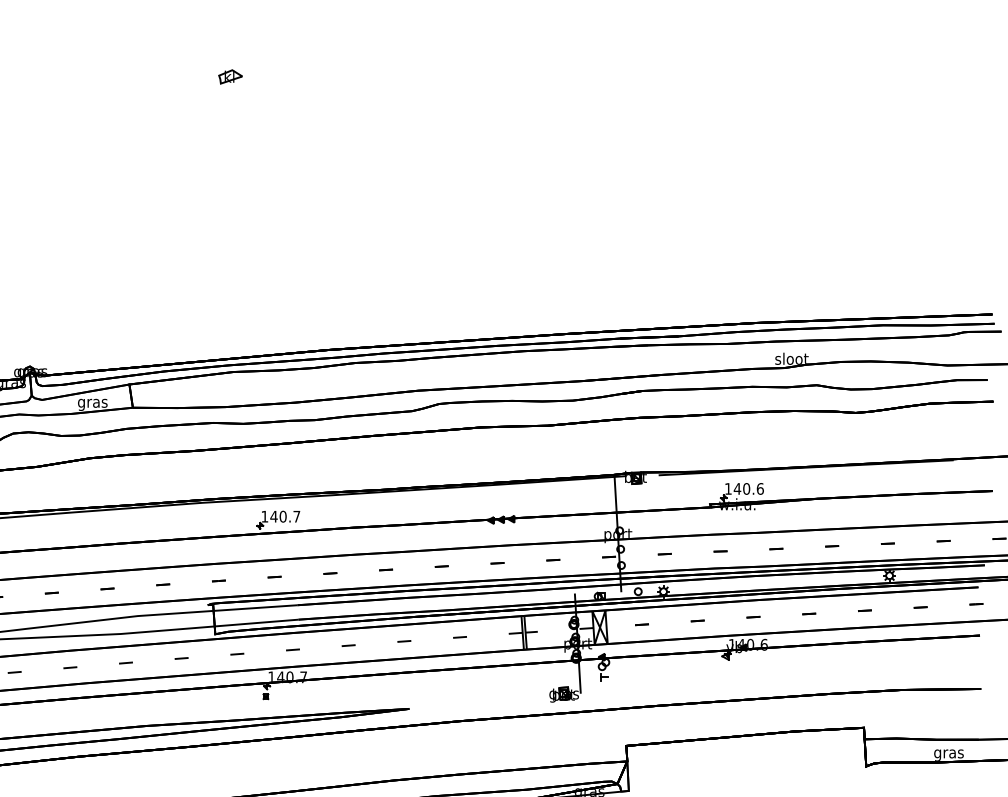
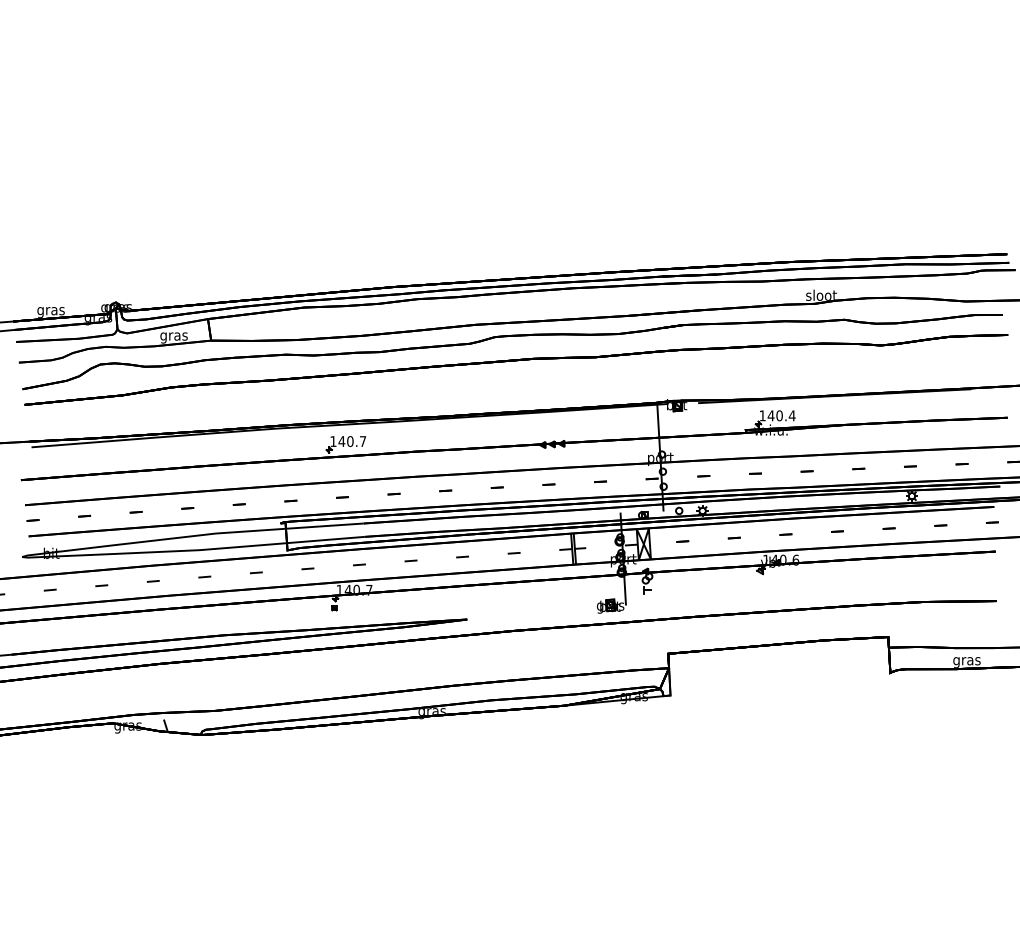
part: (230, 77) -> (301, 34), removed
text: (759, 488) -> (791, 415), 140.6 -> 140.4

